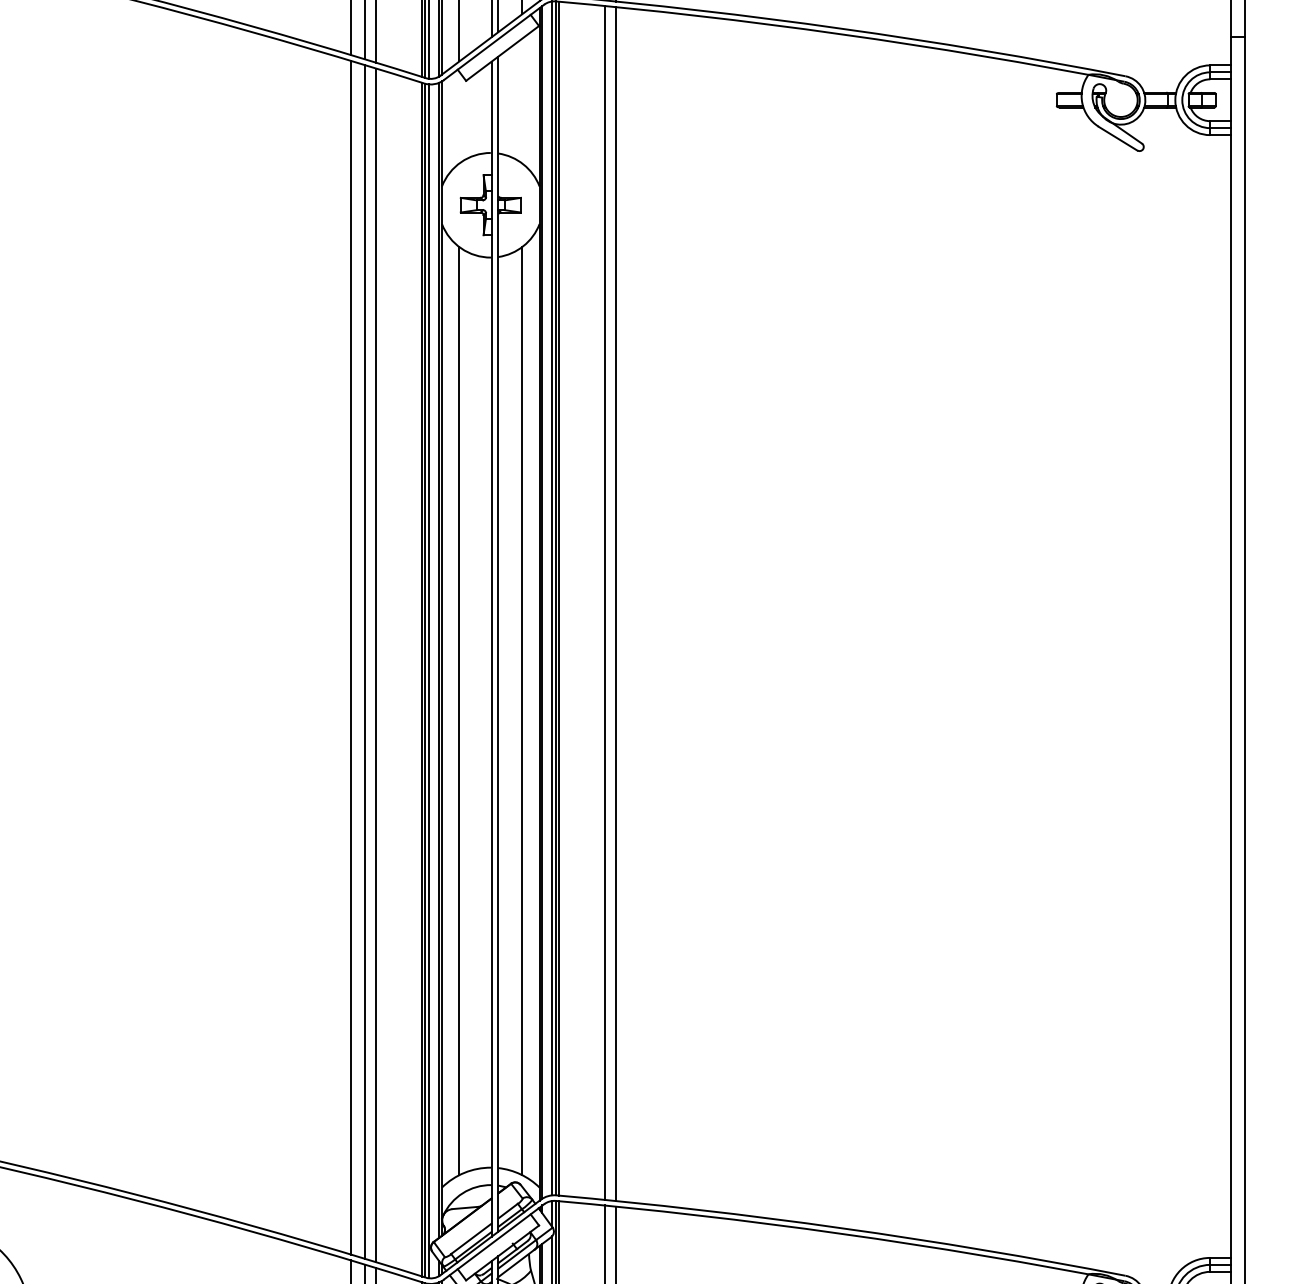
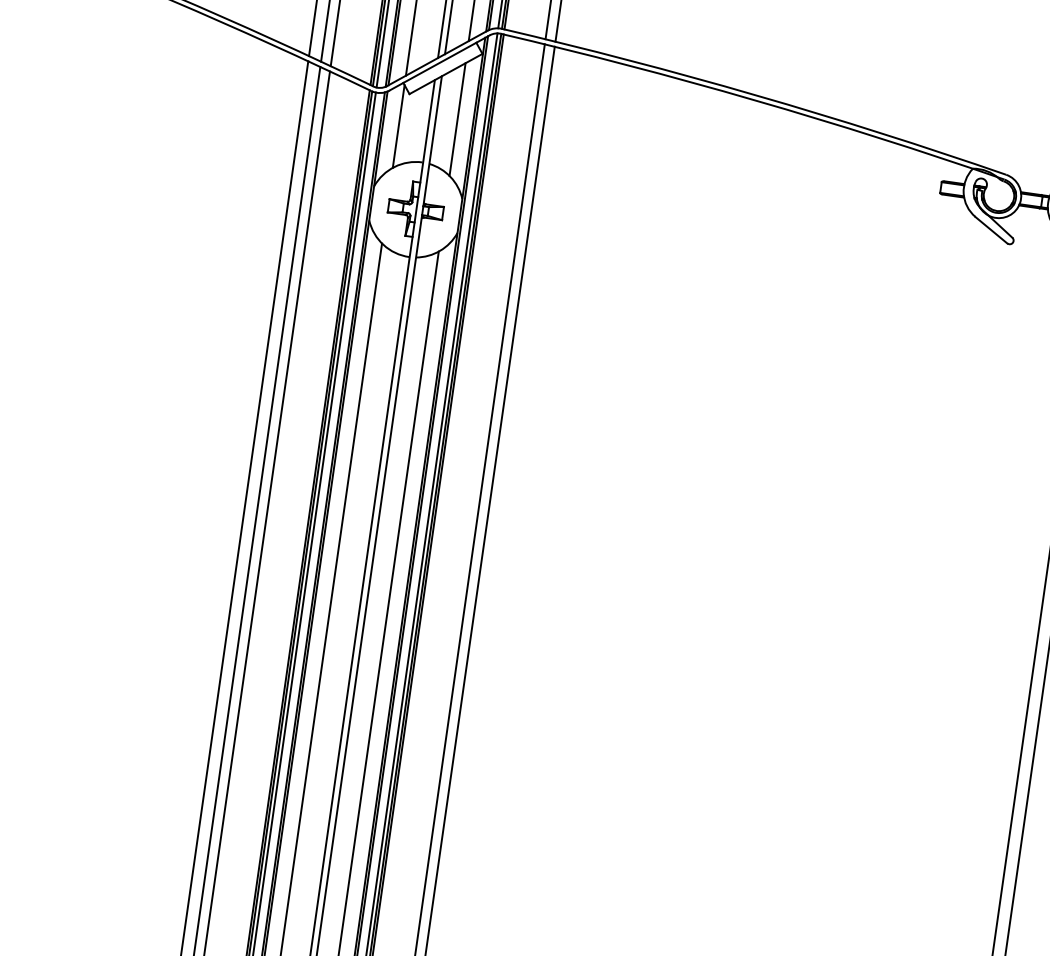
line: (522, 100) -> (457, 119), added
line: (459, 117) -> (398, 126), added

